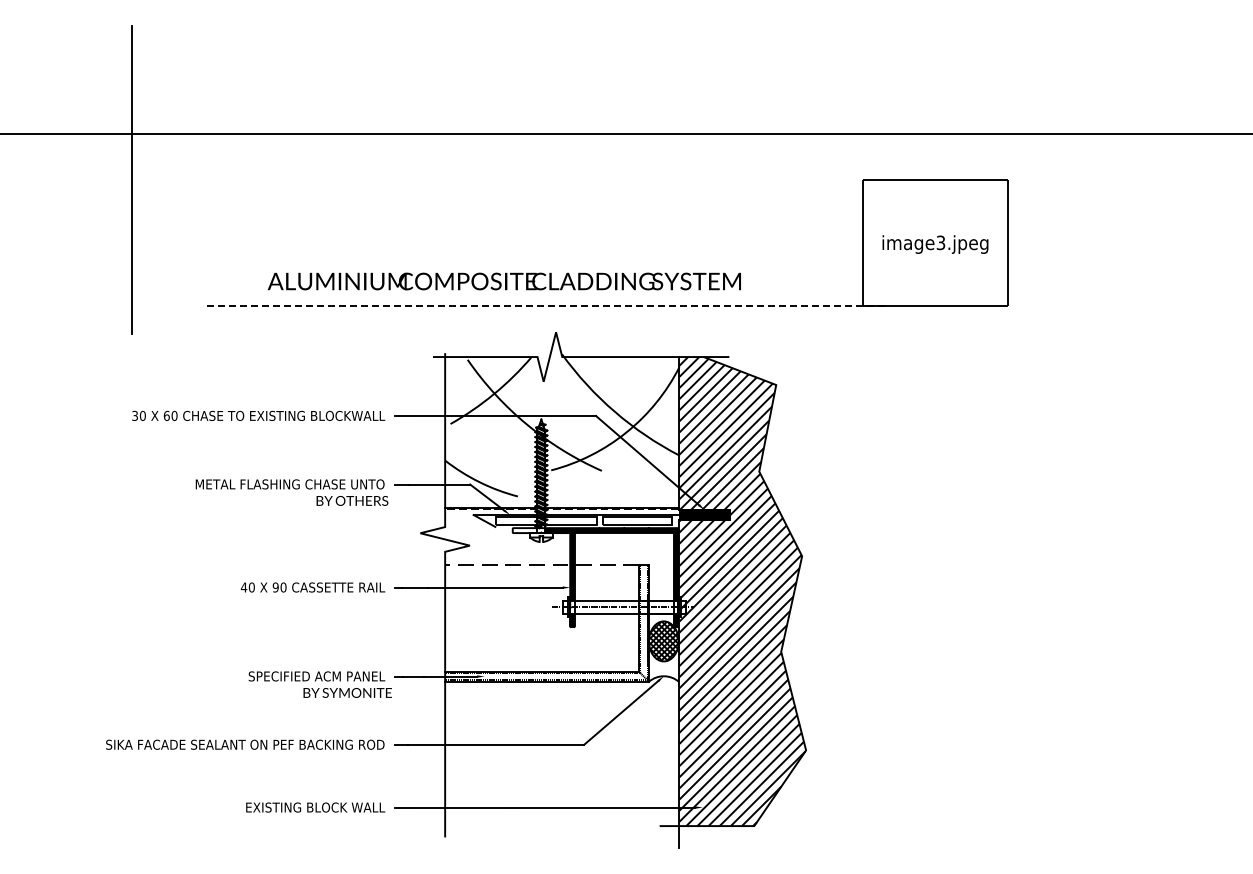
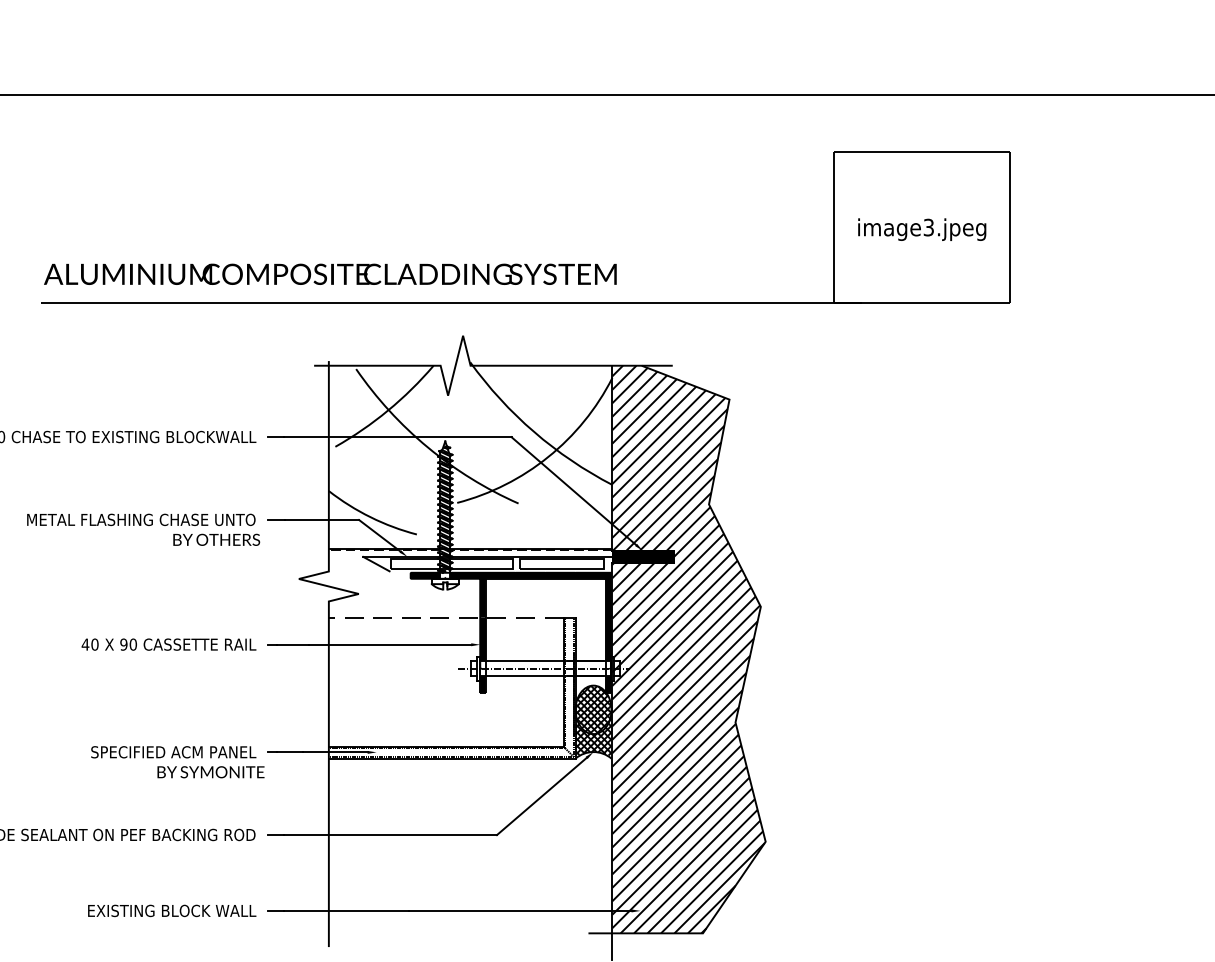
text: (503, 281) -> (329, 274), moved
line: (547, 305) -> (452, 303), dashed -> solid
fill: (524, 530) -> (424, 575), added
hatch: (663, 660) -> (593, 732), added

